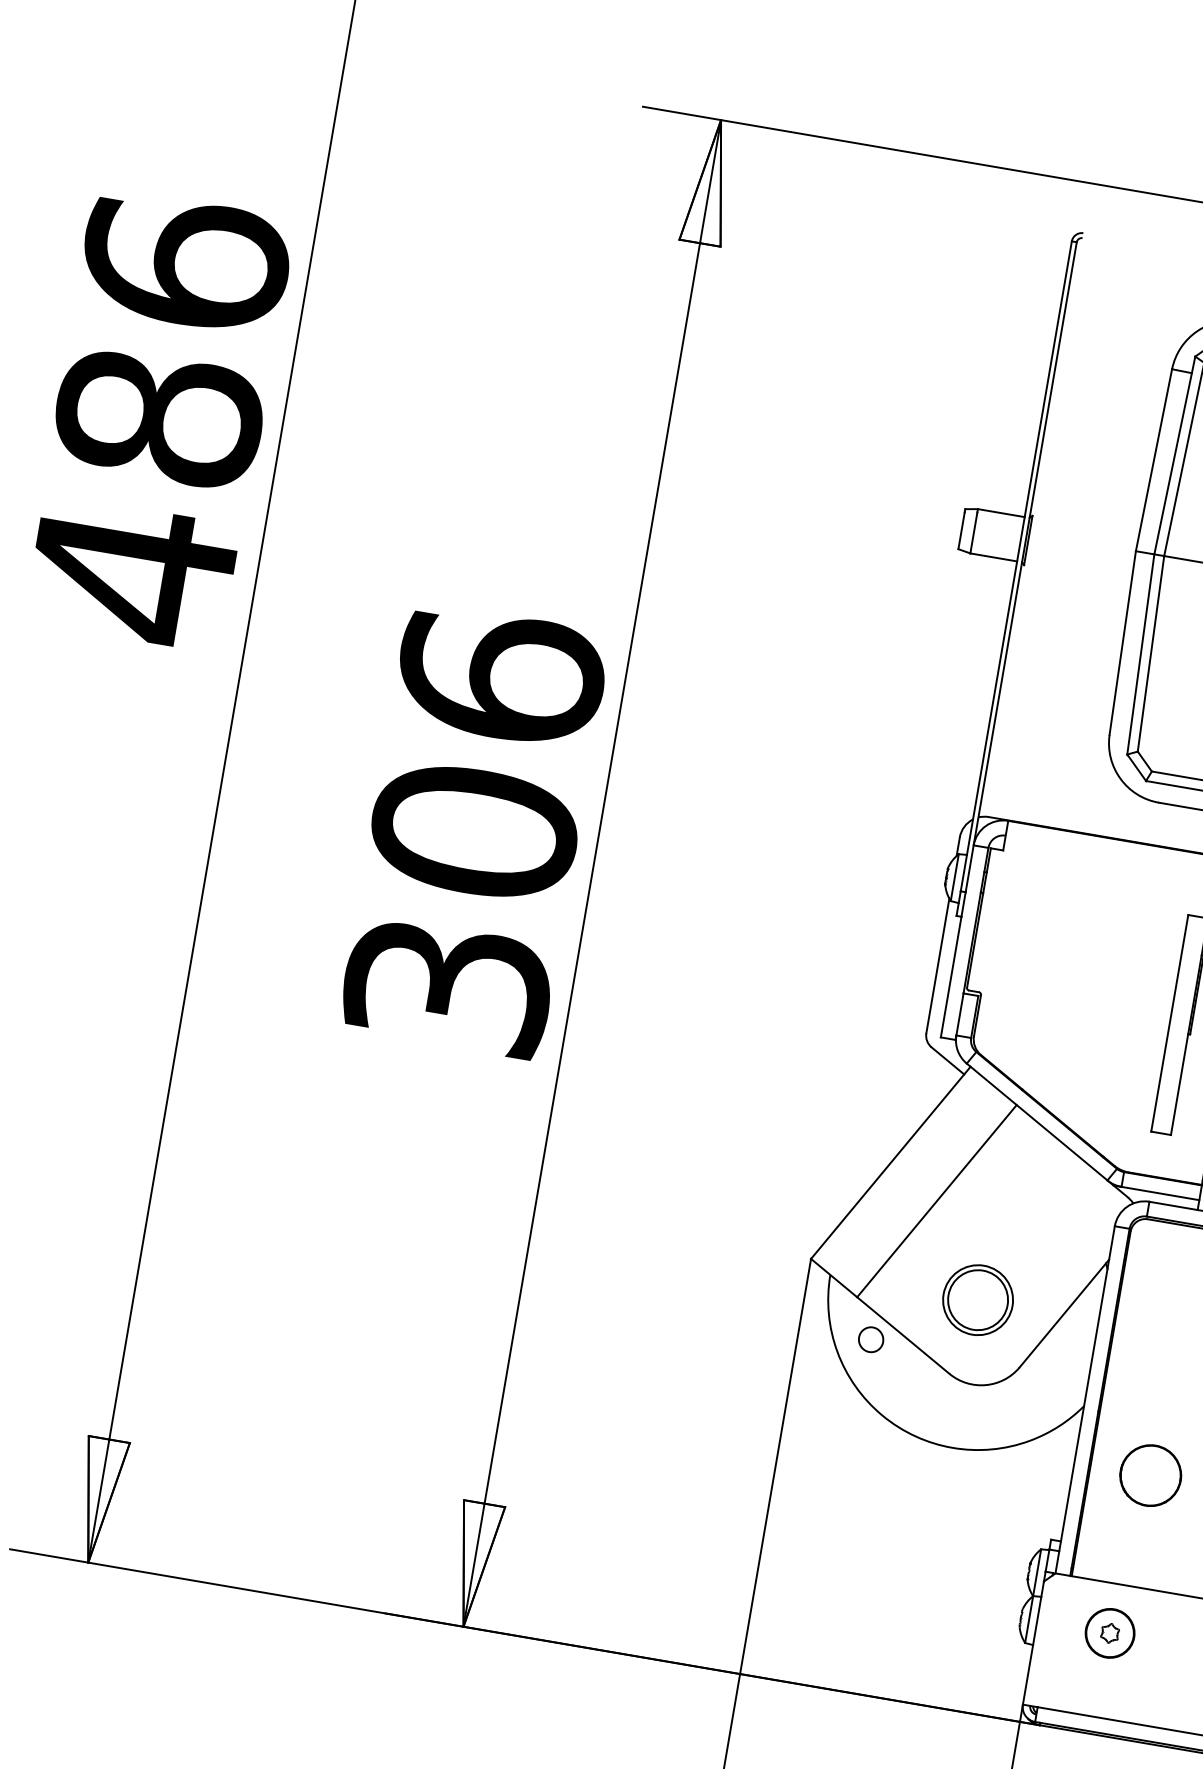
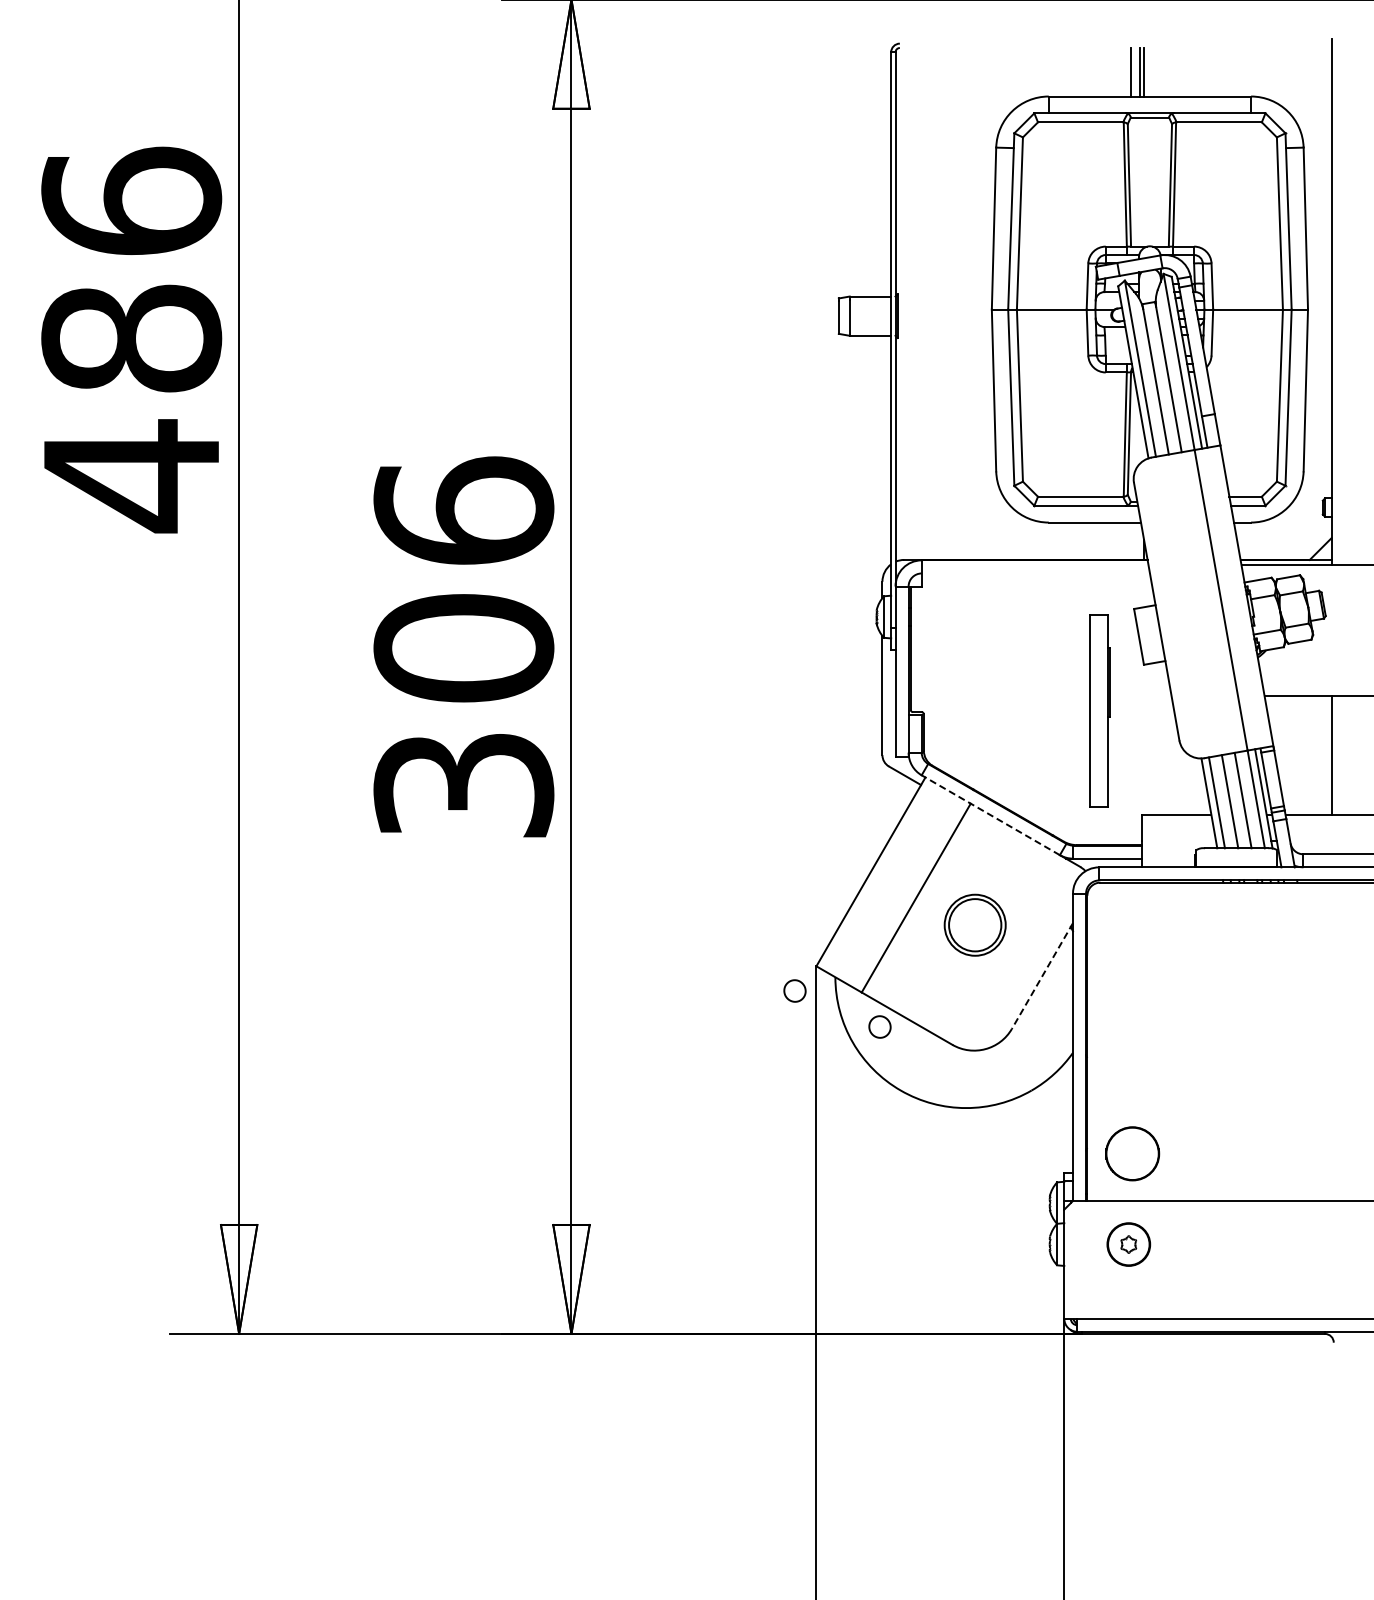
line: (1036, 1122) -> (990, 815), solid -> dashed
part: (781, 1282) -> (794, 990), added
part: (977, 1299) -> (974, 924), moved
line: (1064, 1314) -> (1042, 976), solid -> dashed
circle: (1150, 1475) -> (1132, 1153), moved

